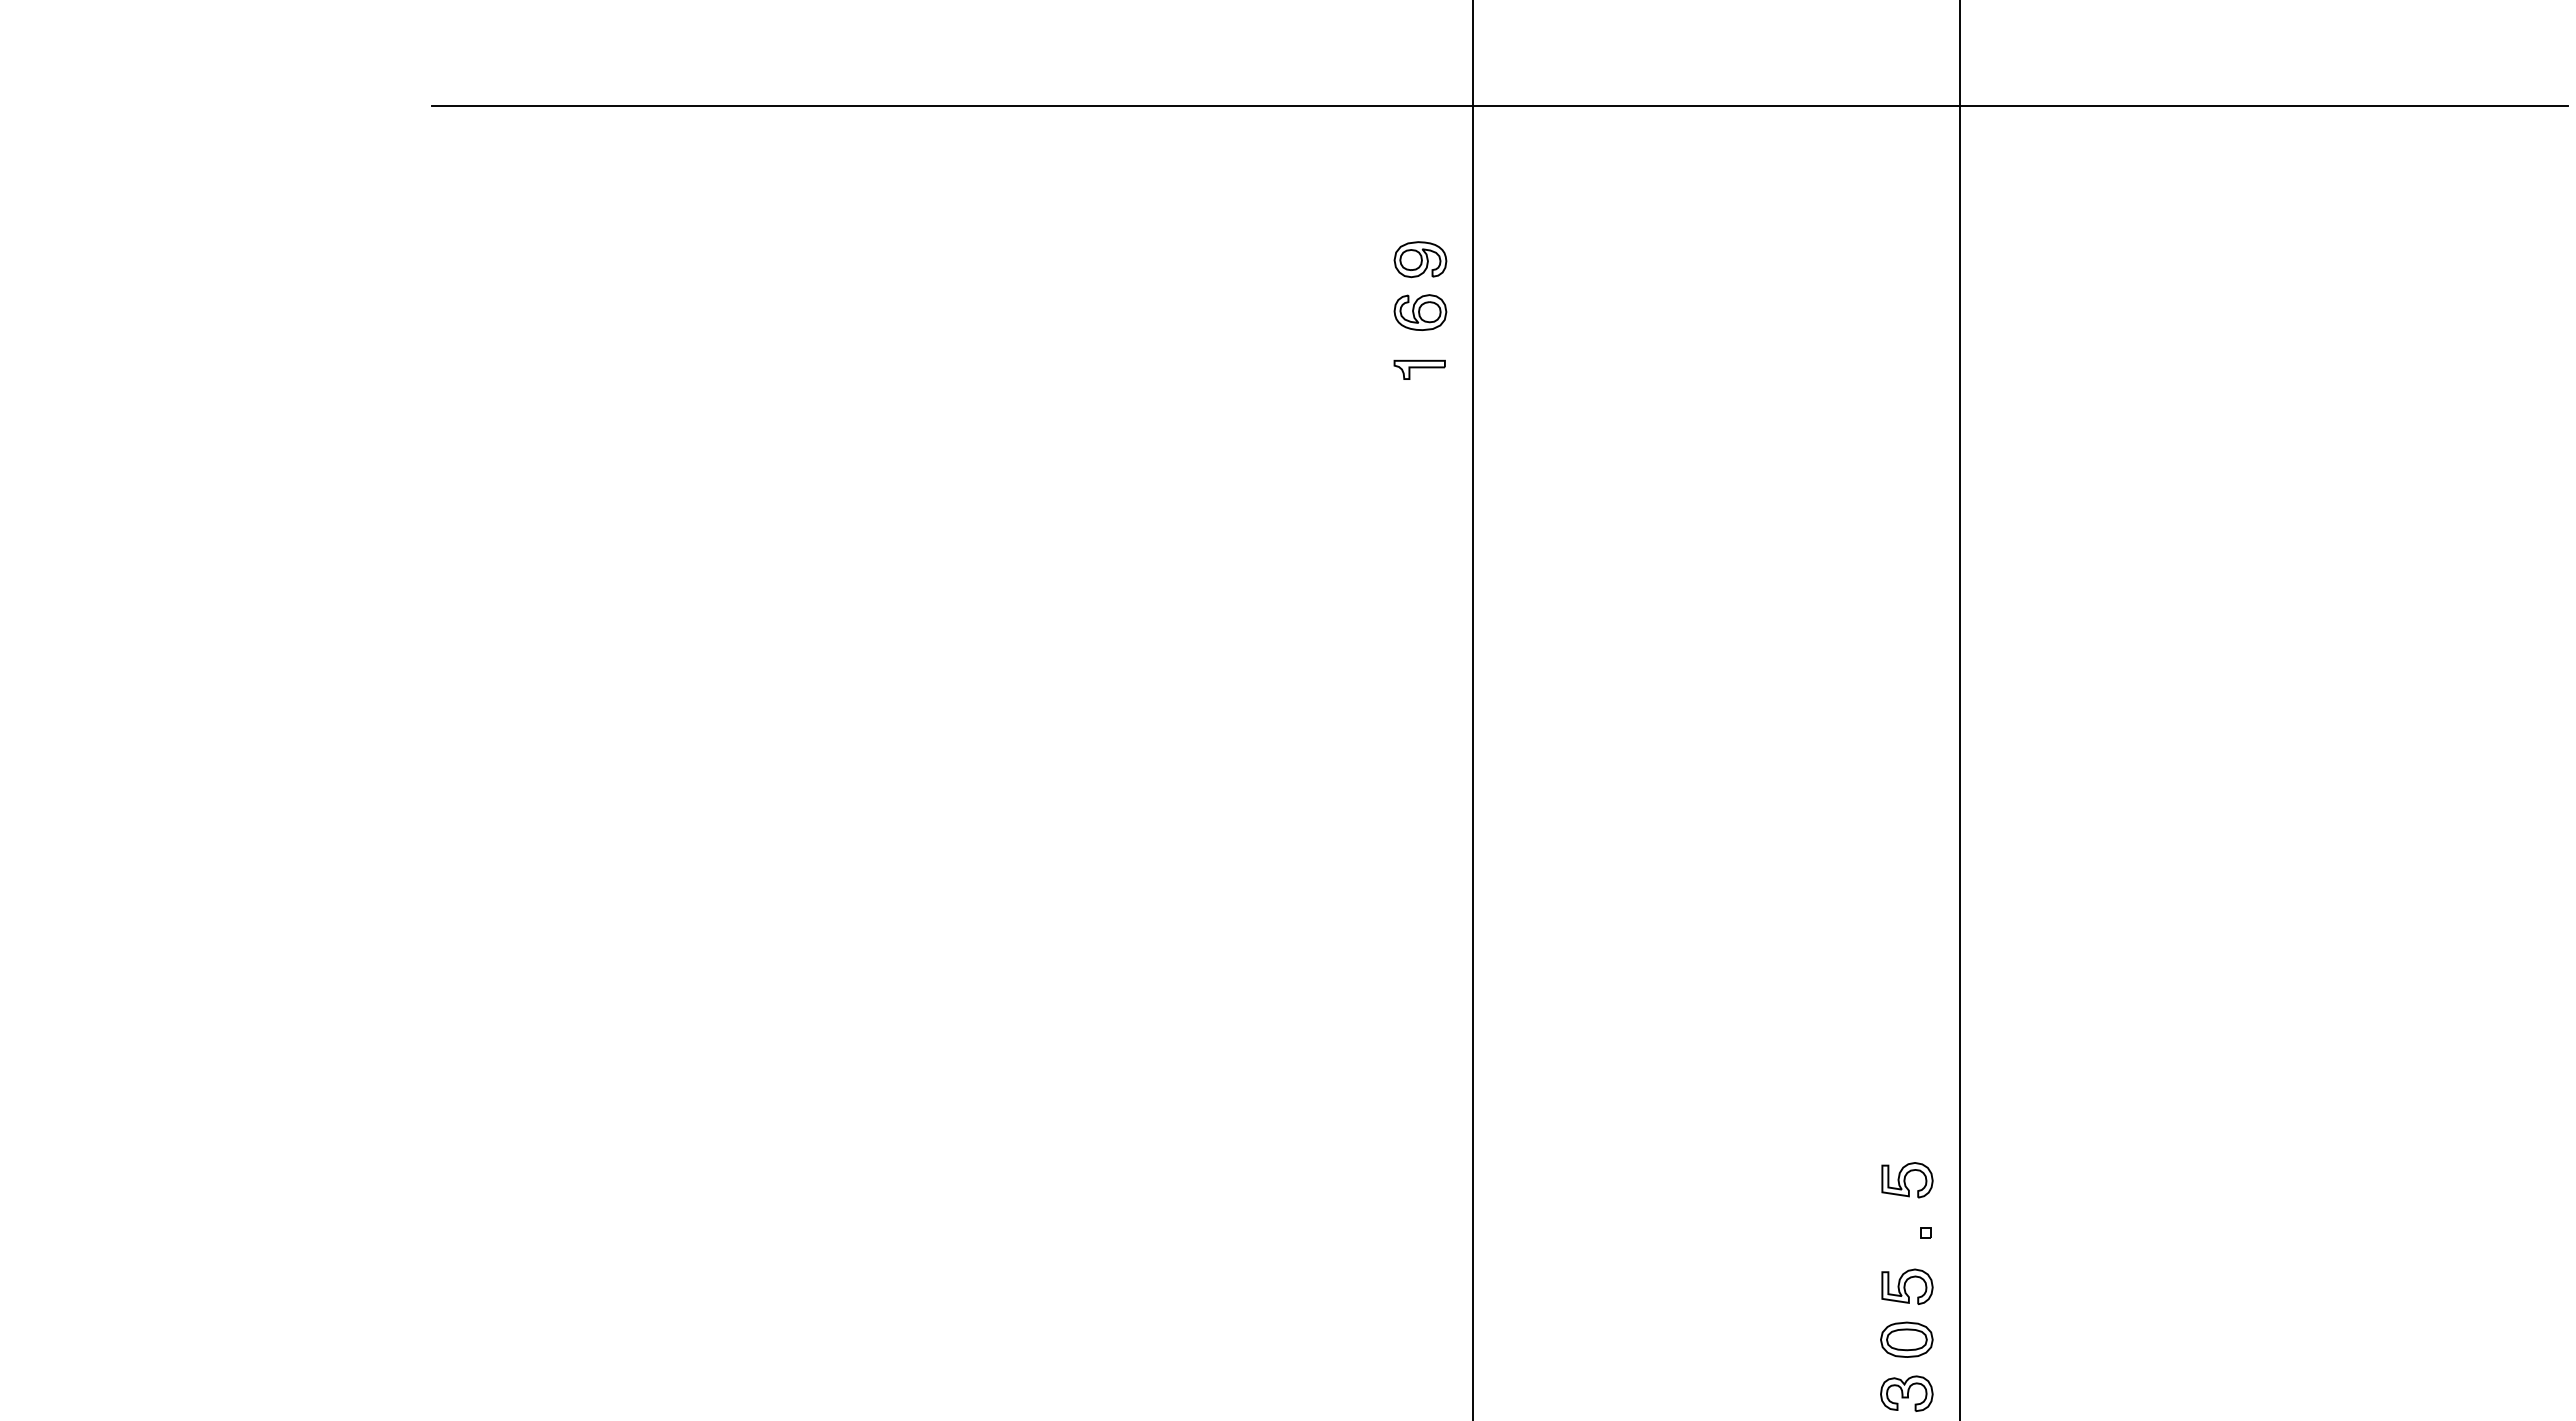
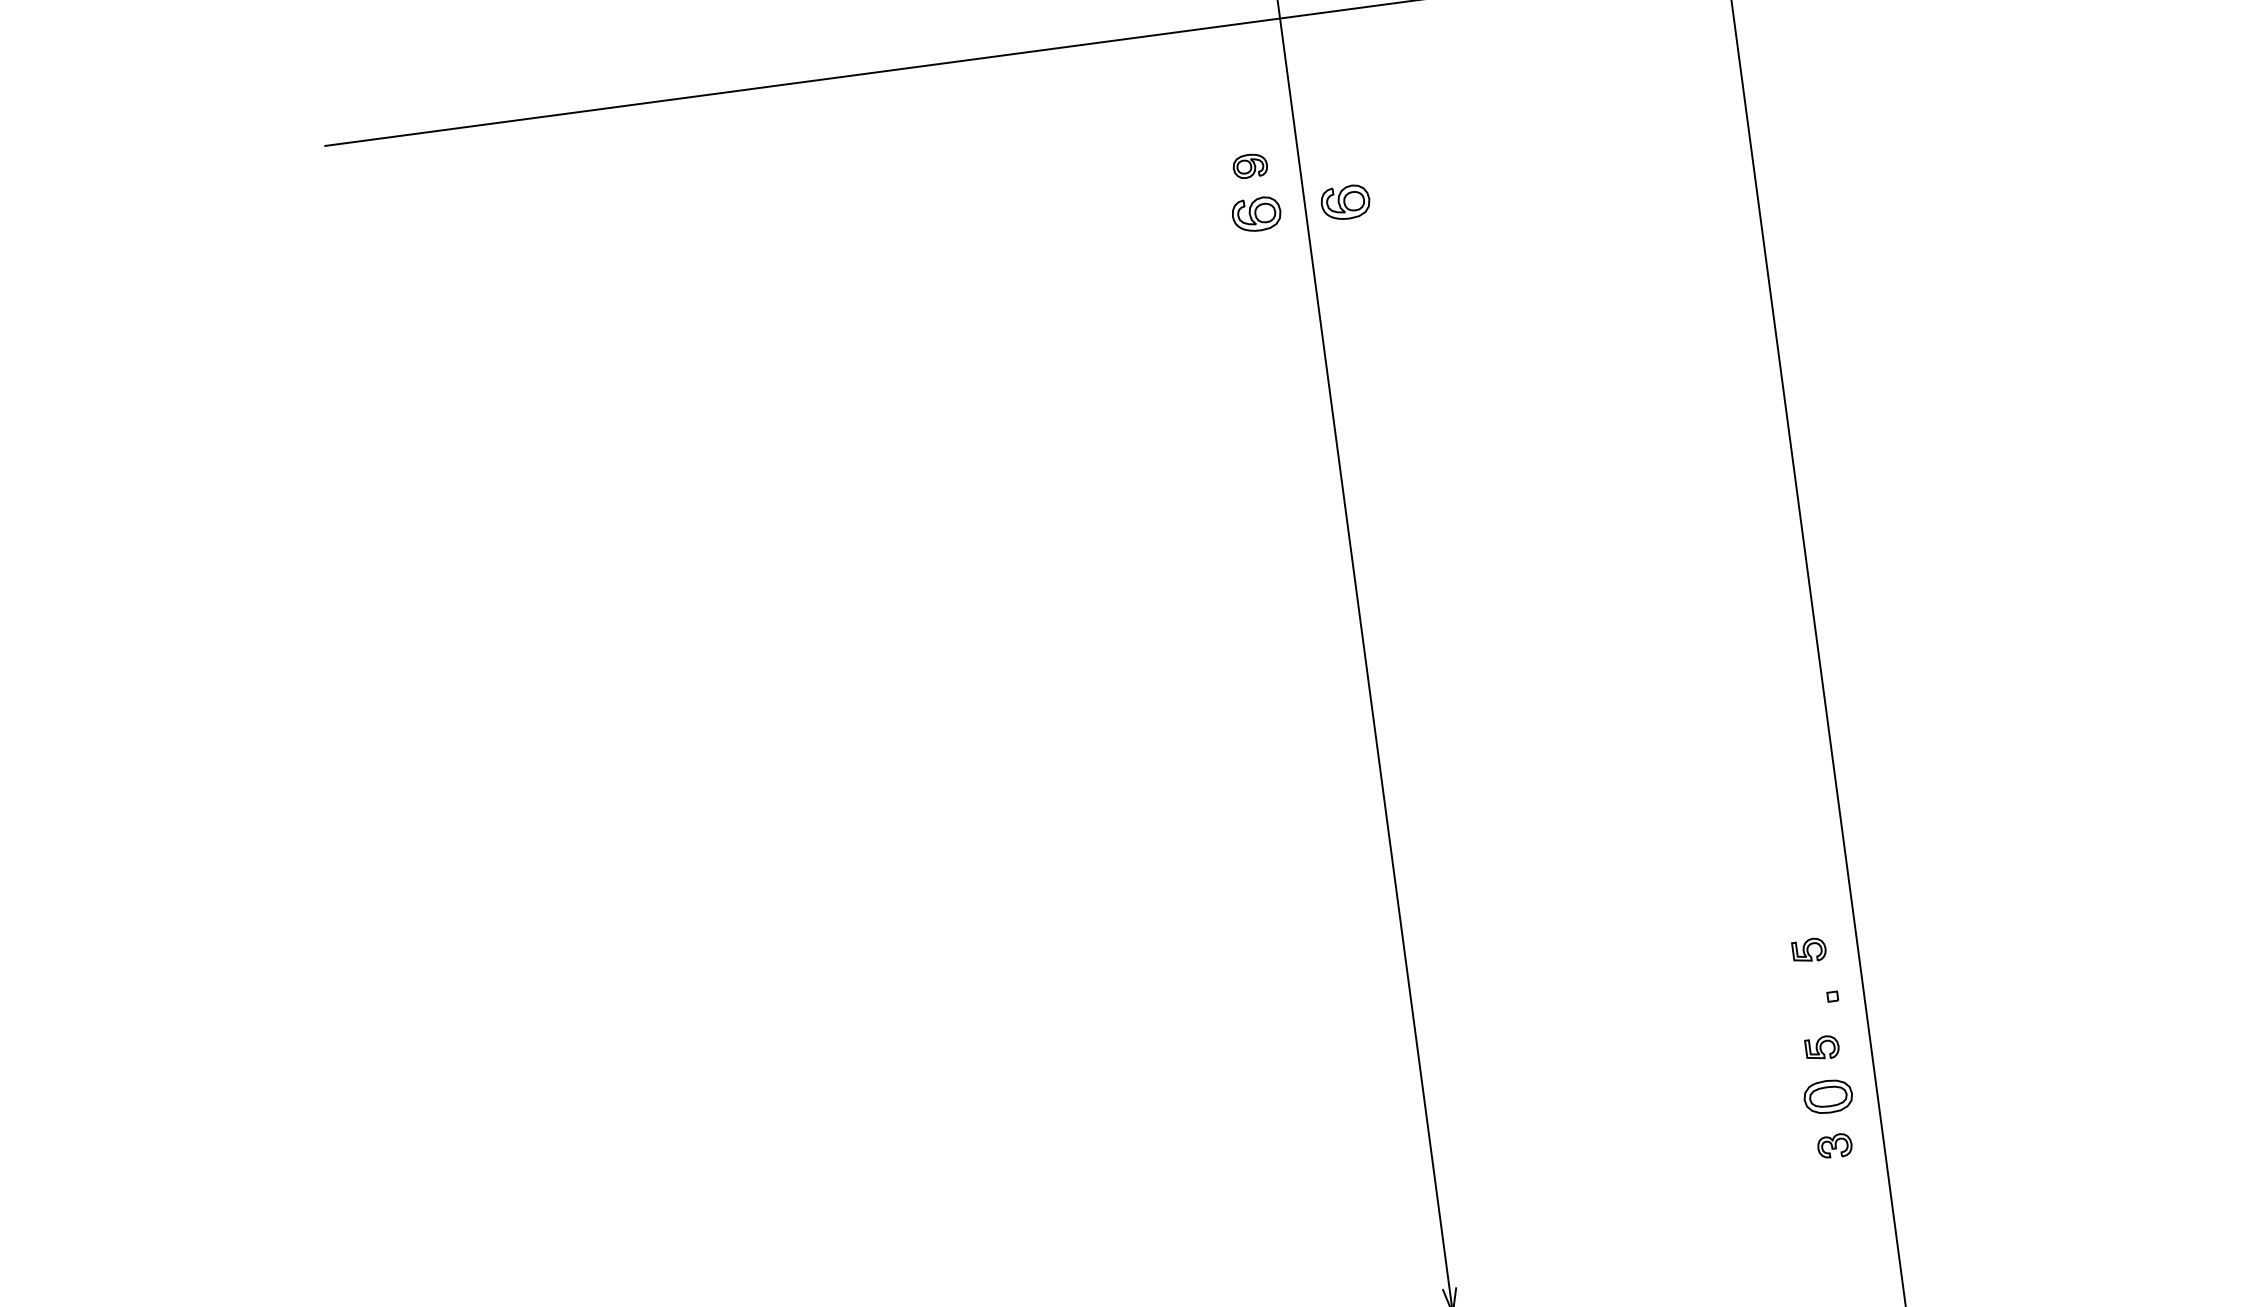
part: (1420, 259) -> (1250, 165), size x0.7
part: (1517, 312) -> (1345, 202), added
part: (1419, 369) -> (1262, 266), removed
part: (1907, 1180) -> (1809, 950), size x0.7
part: (1907, 1286) -> (1822, 1047), size x0.7
part: (1906, 1393) -> (1834, 1146), size x0.7

